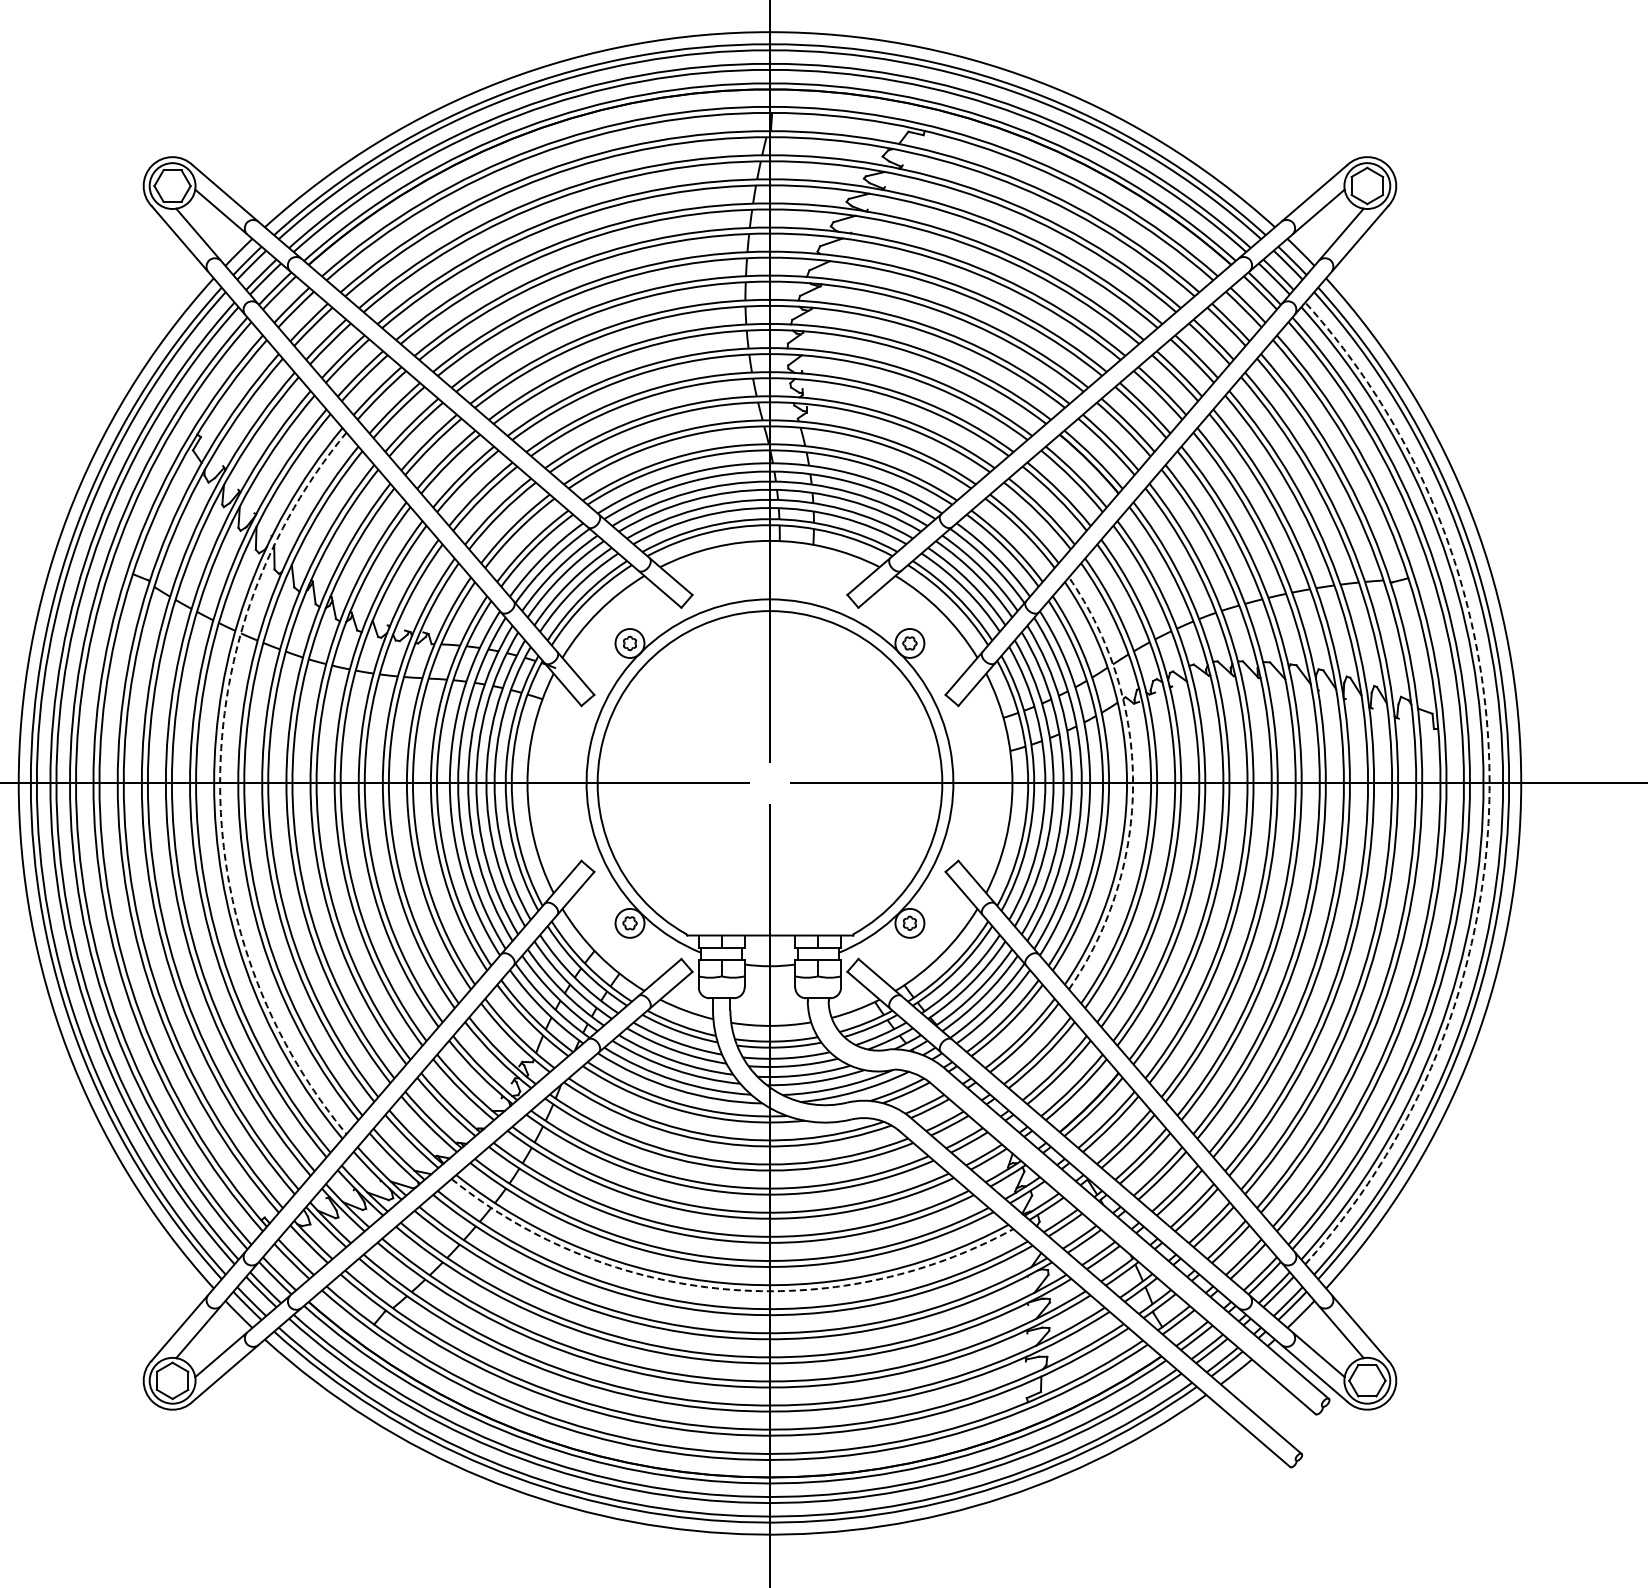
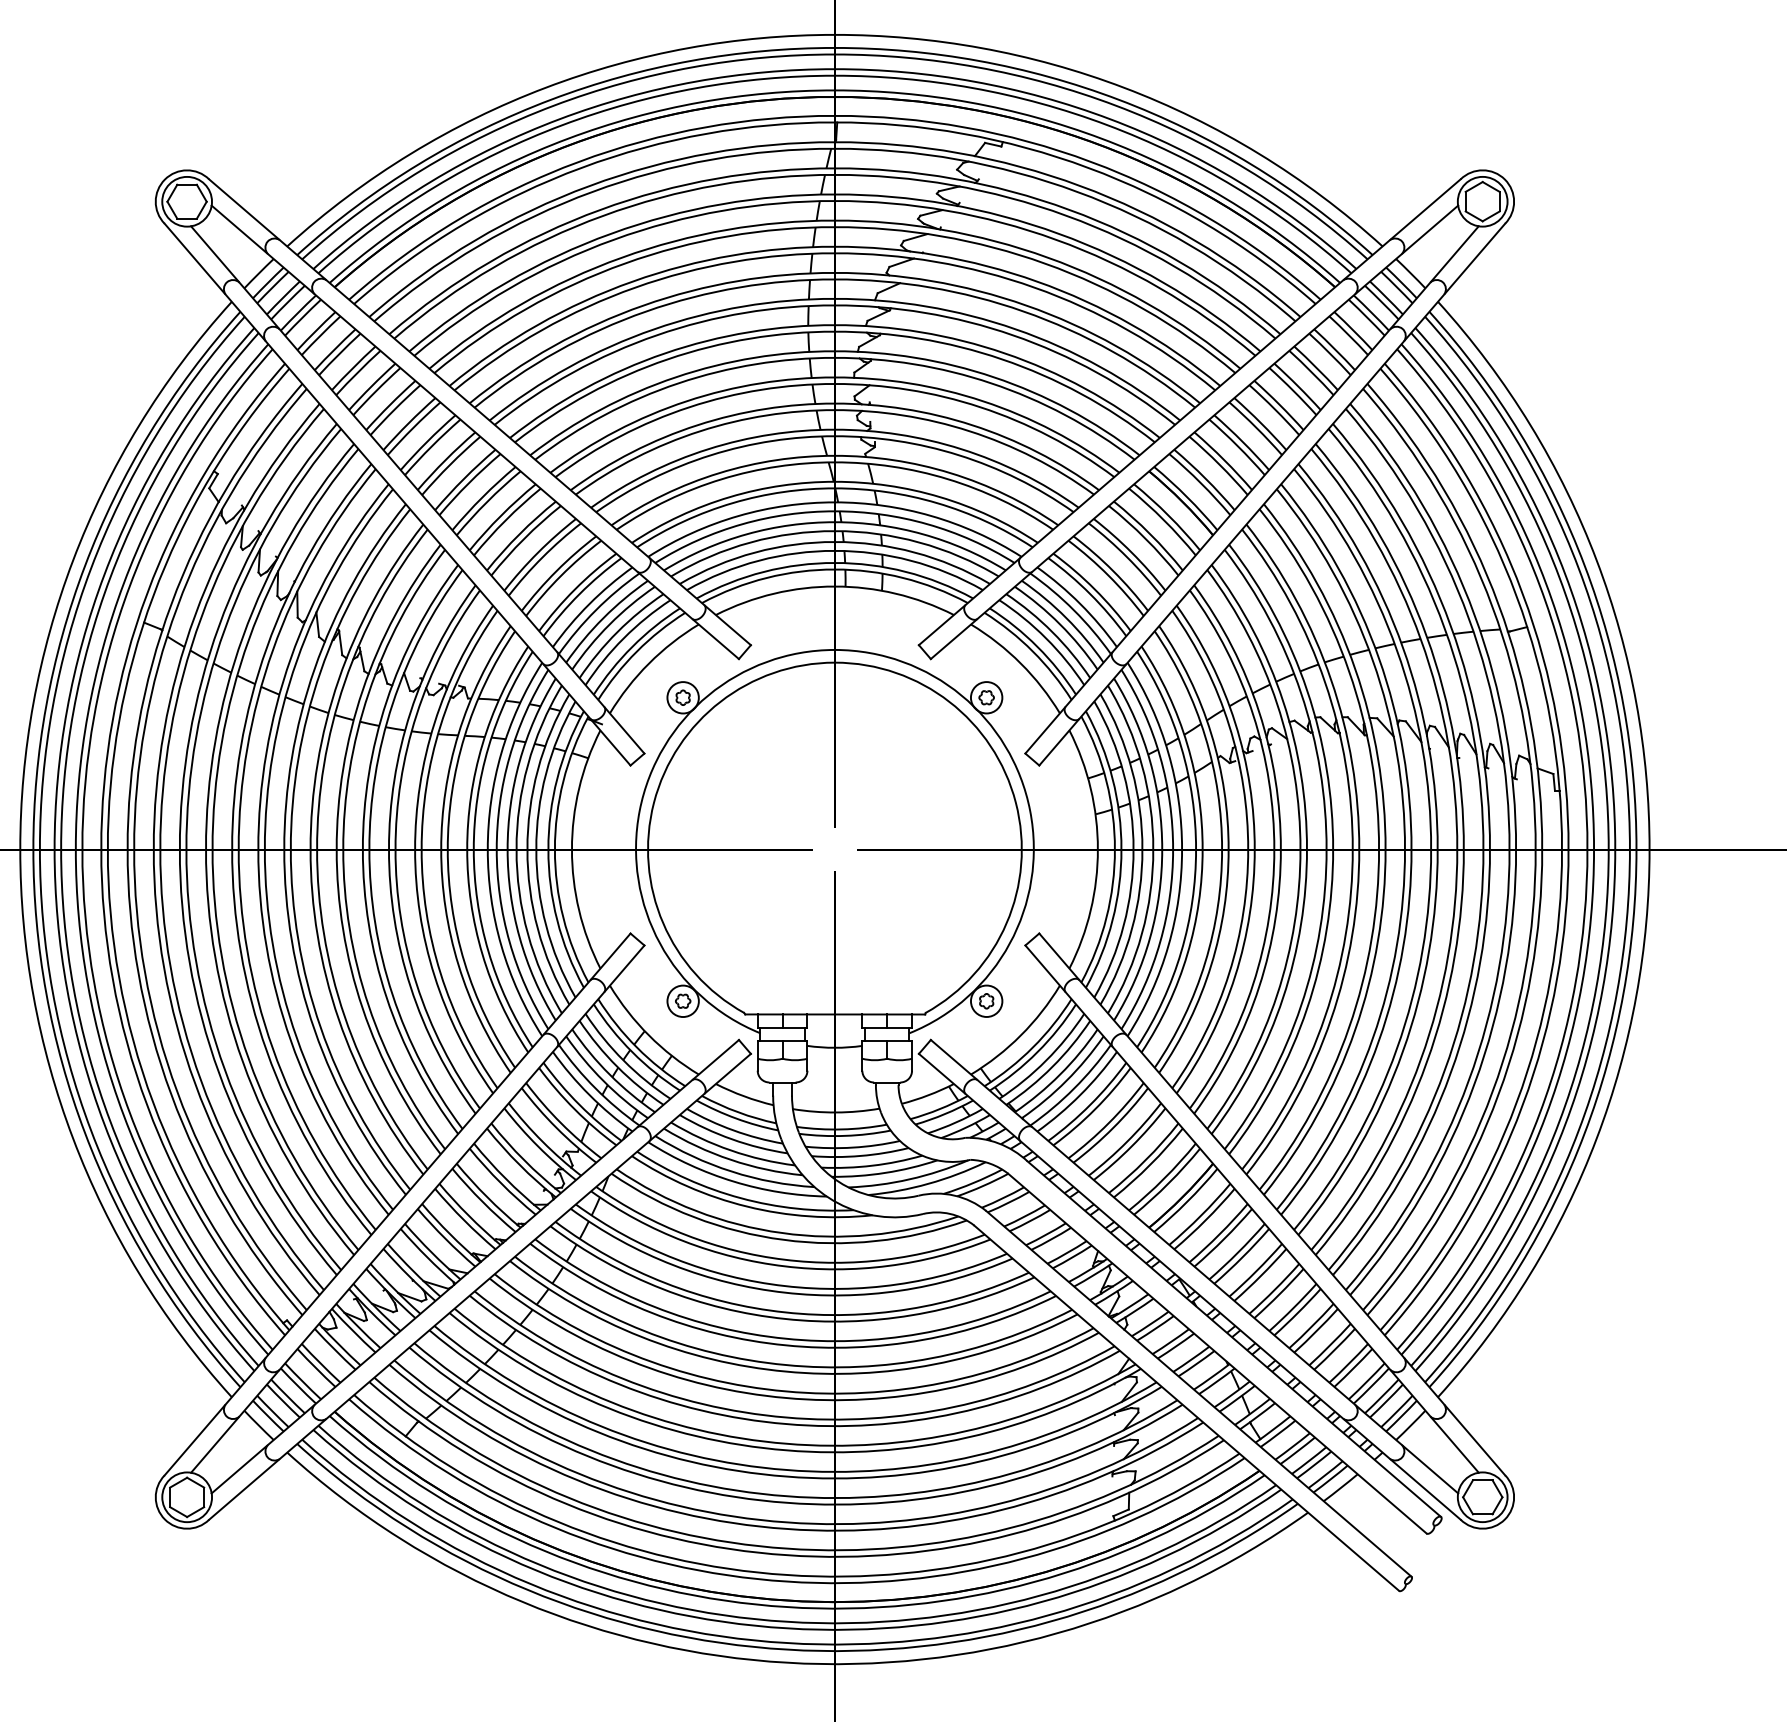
arc: (220, 783) -> (239, 849), dashed -> solid
arc: (1133, 783) -> (1229, 849), dashed -> solid
arc: (1489, 783) -> (1615, 849), dashed -> solid
arc: (724, 1289) -> (785, 1398), dashed -> solid

